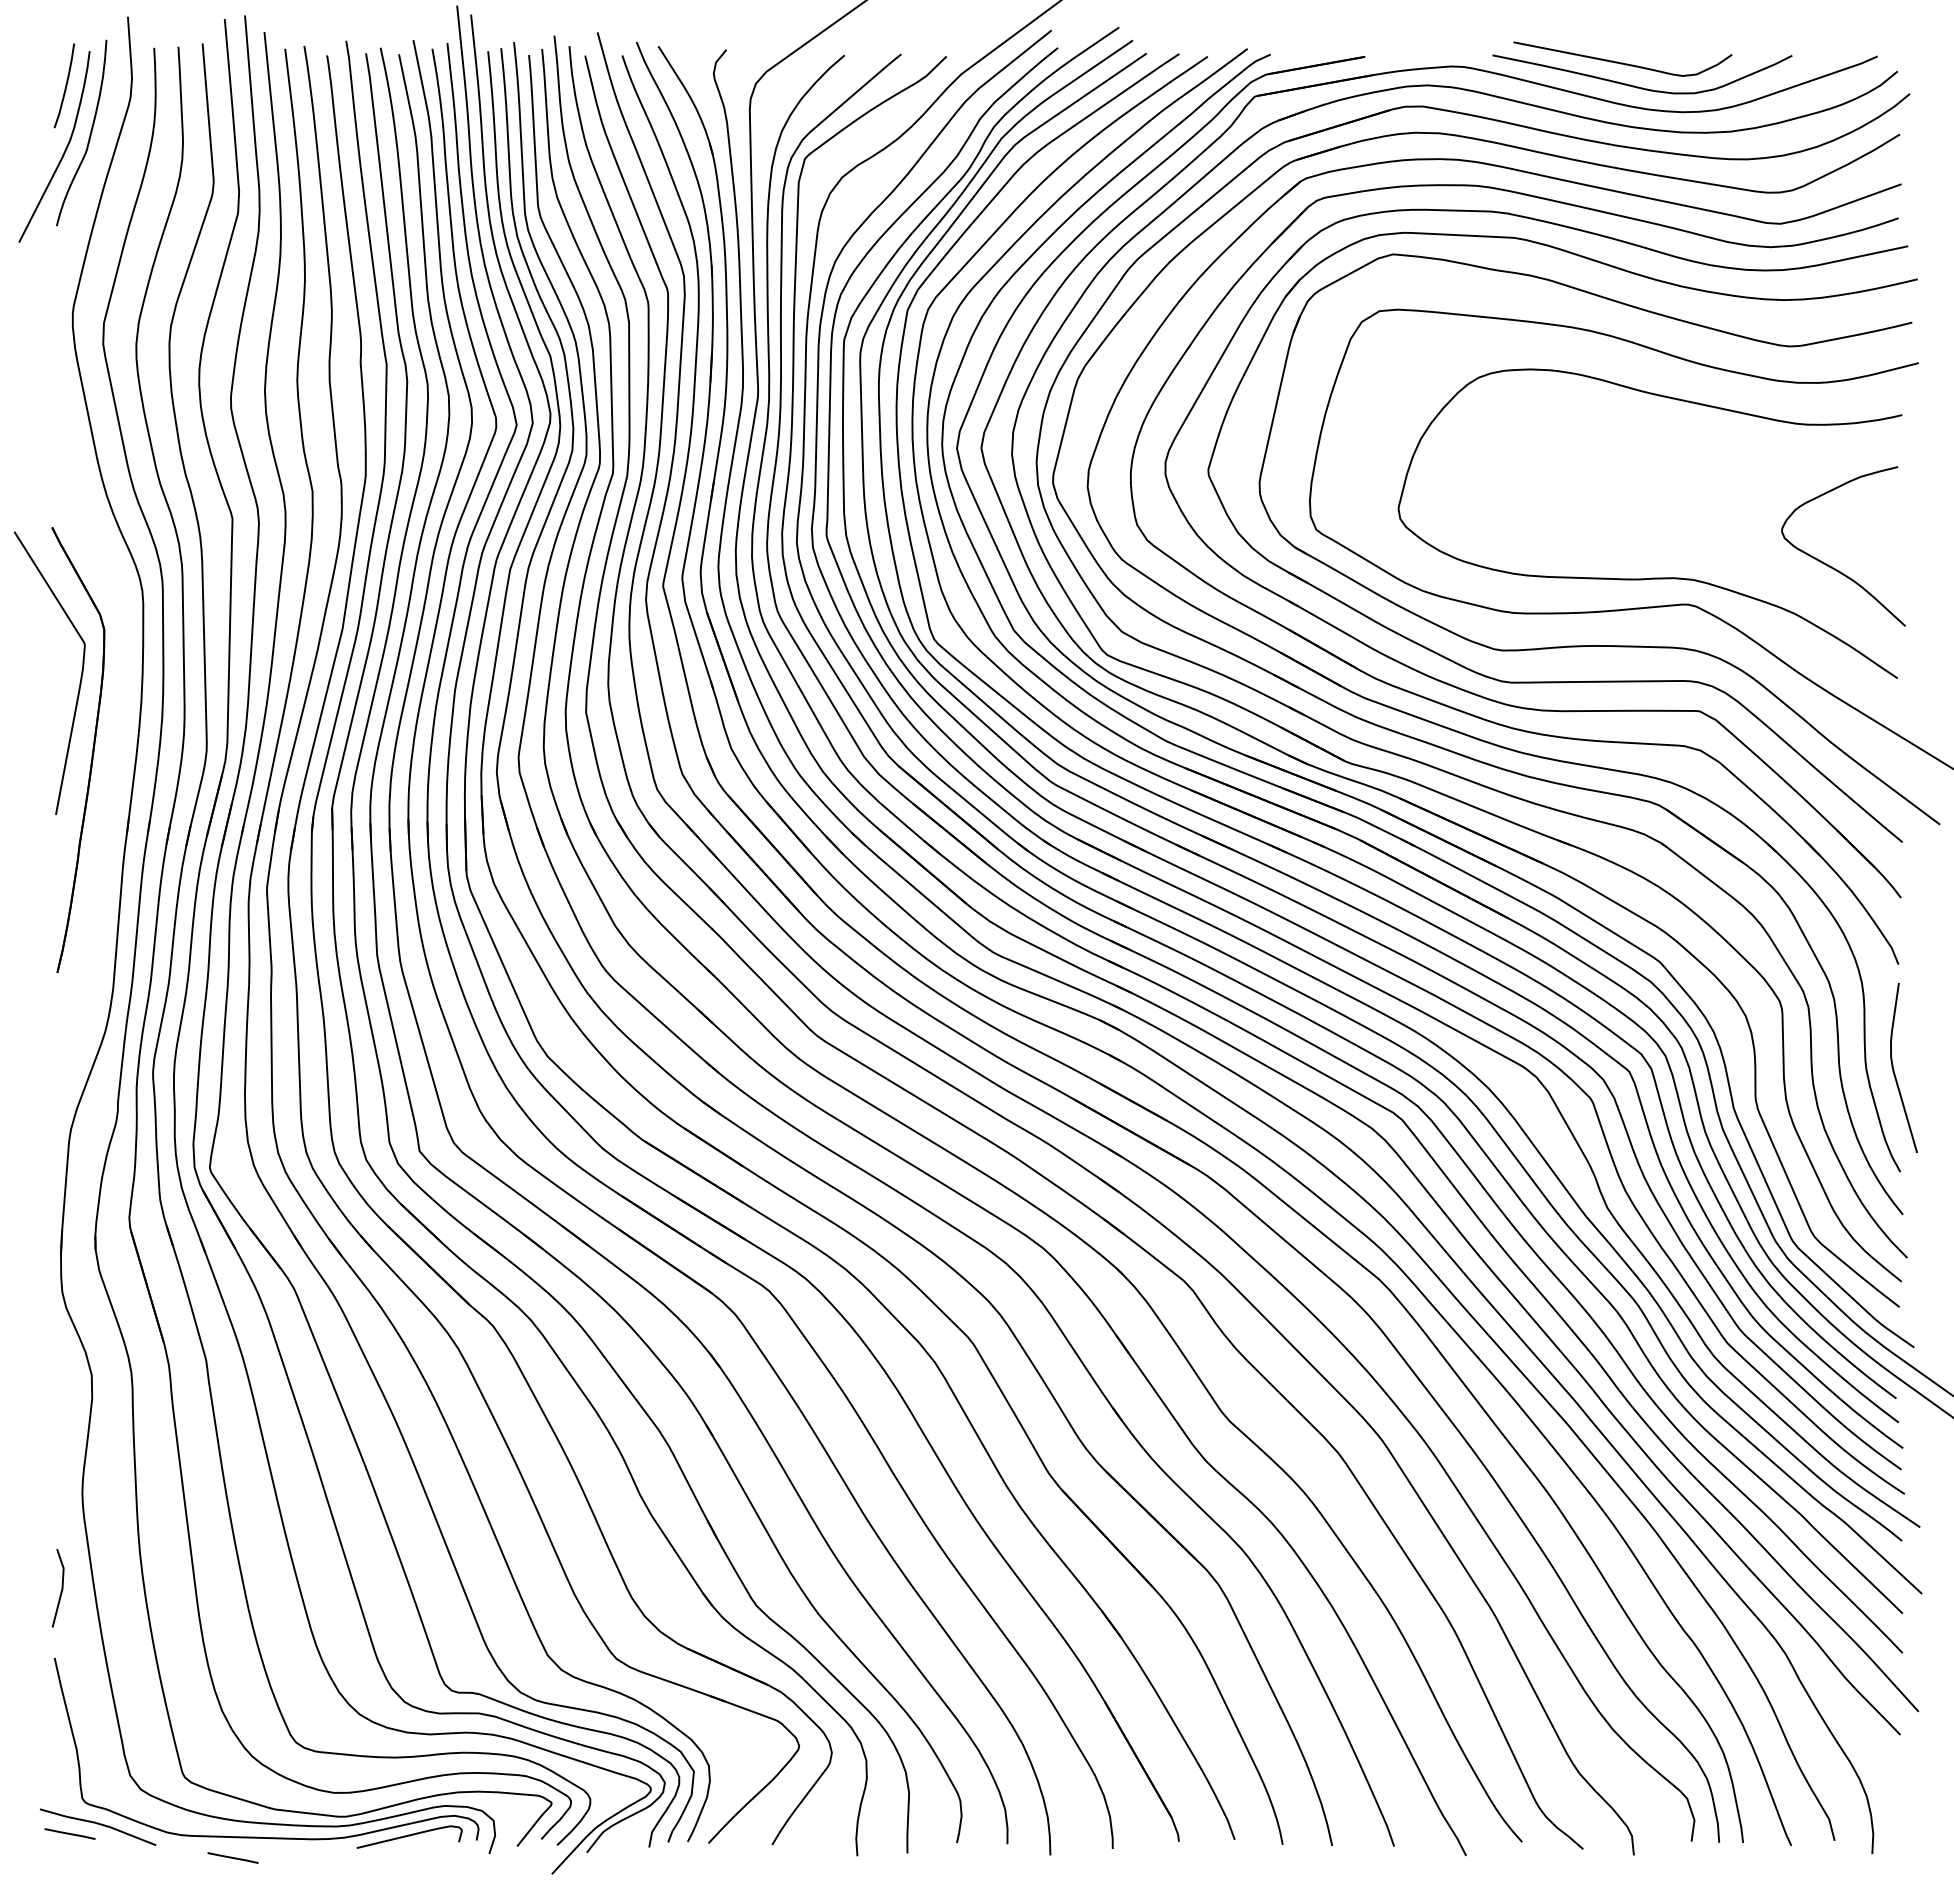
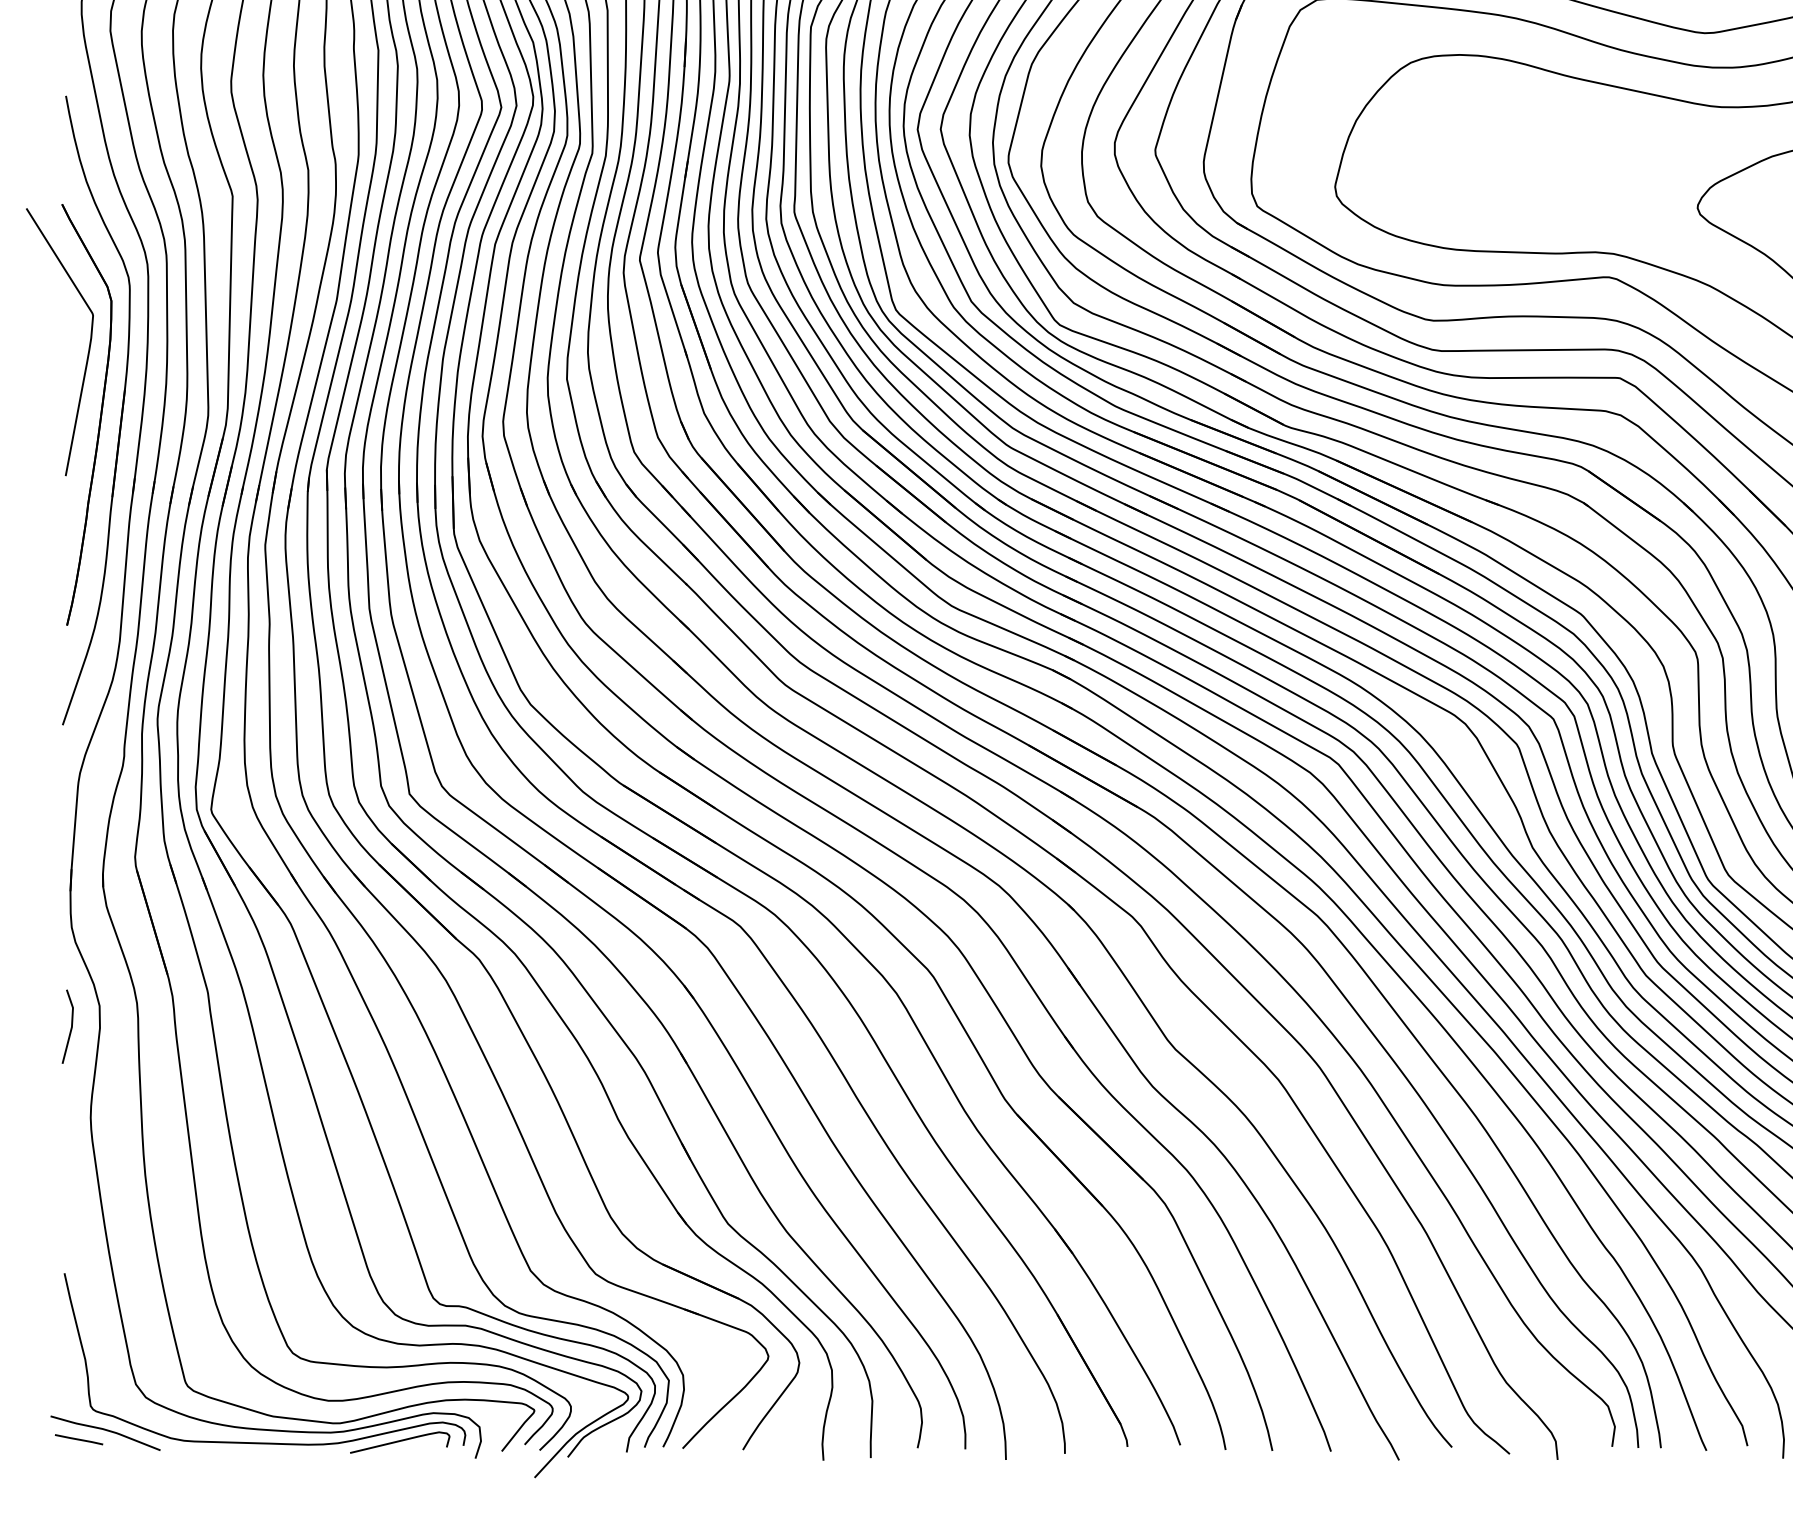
part: (114, 746) -> (121, 411), added
line: (61, 1588) -> (70, 1026), moved
line: (232, 1857) -> (232, 1461), removed

